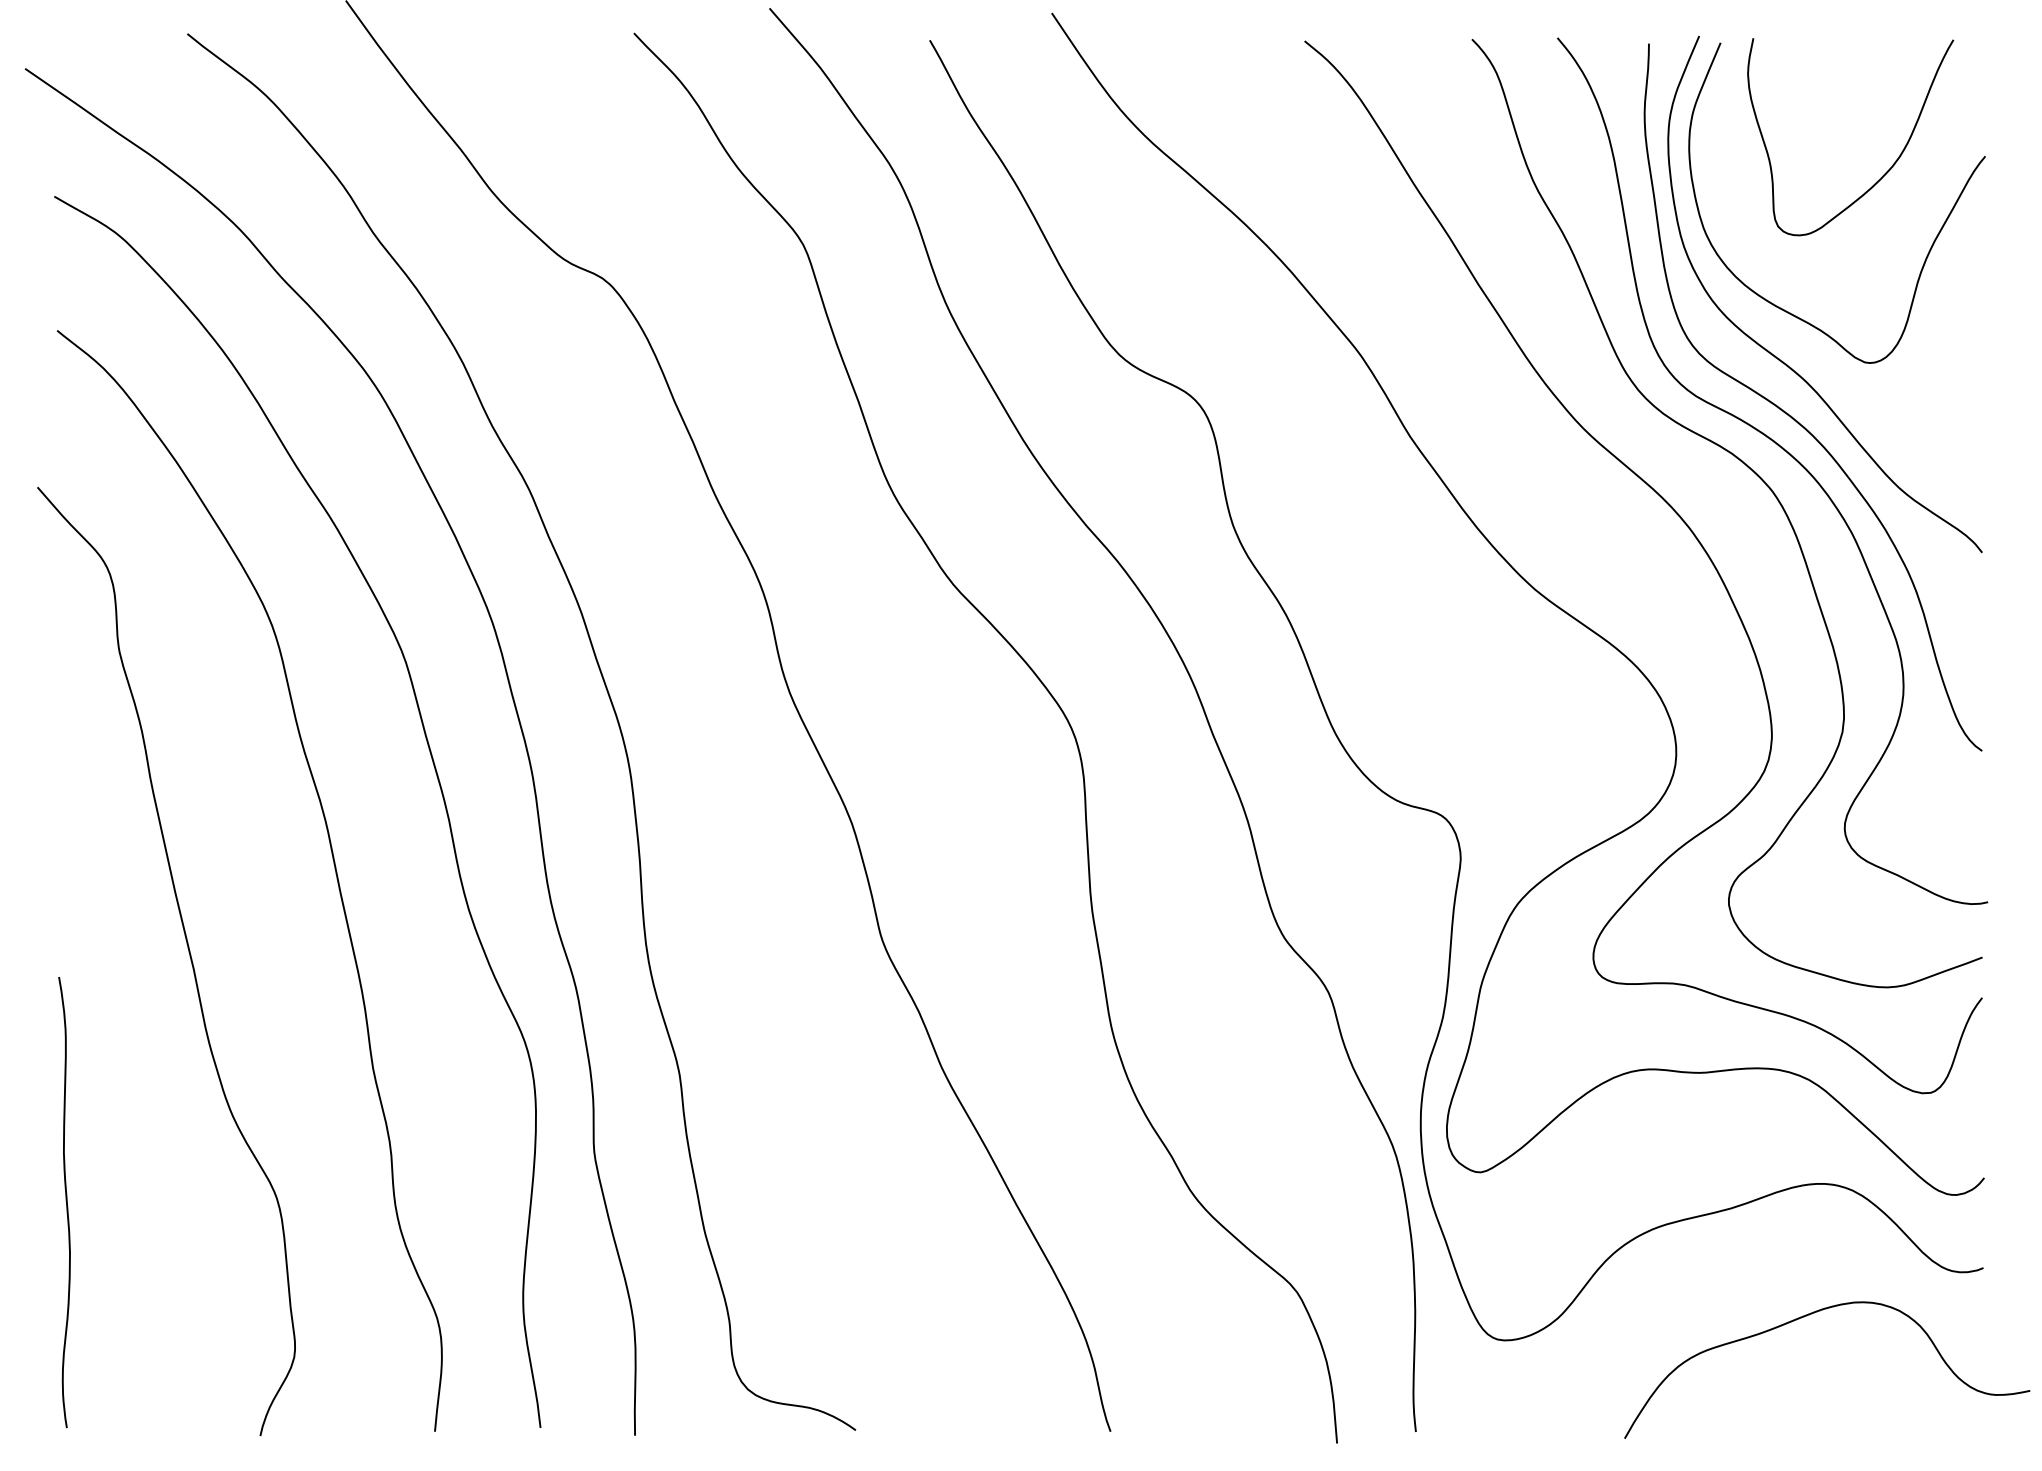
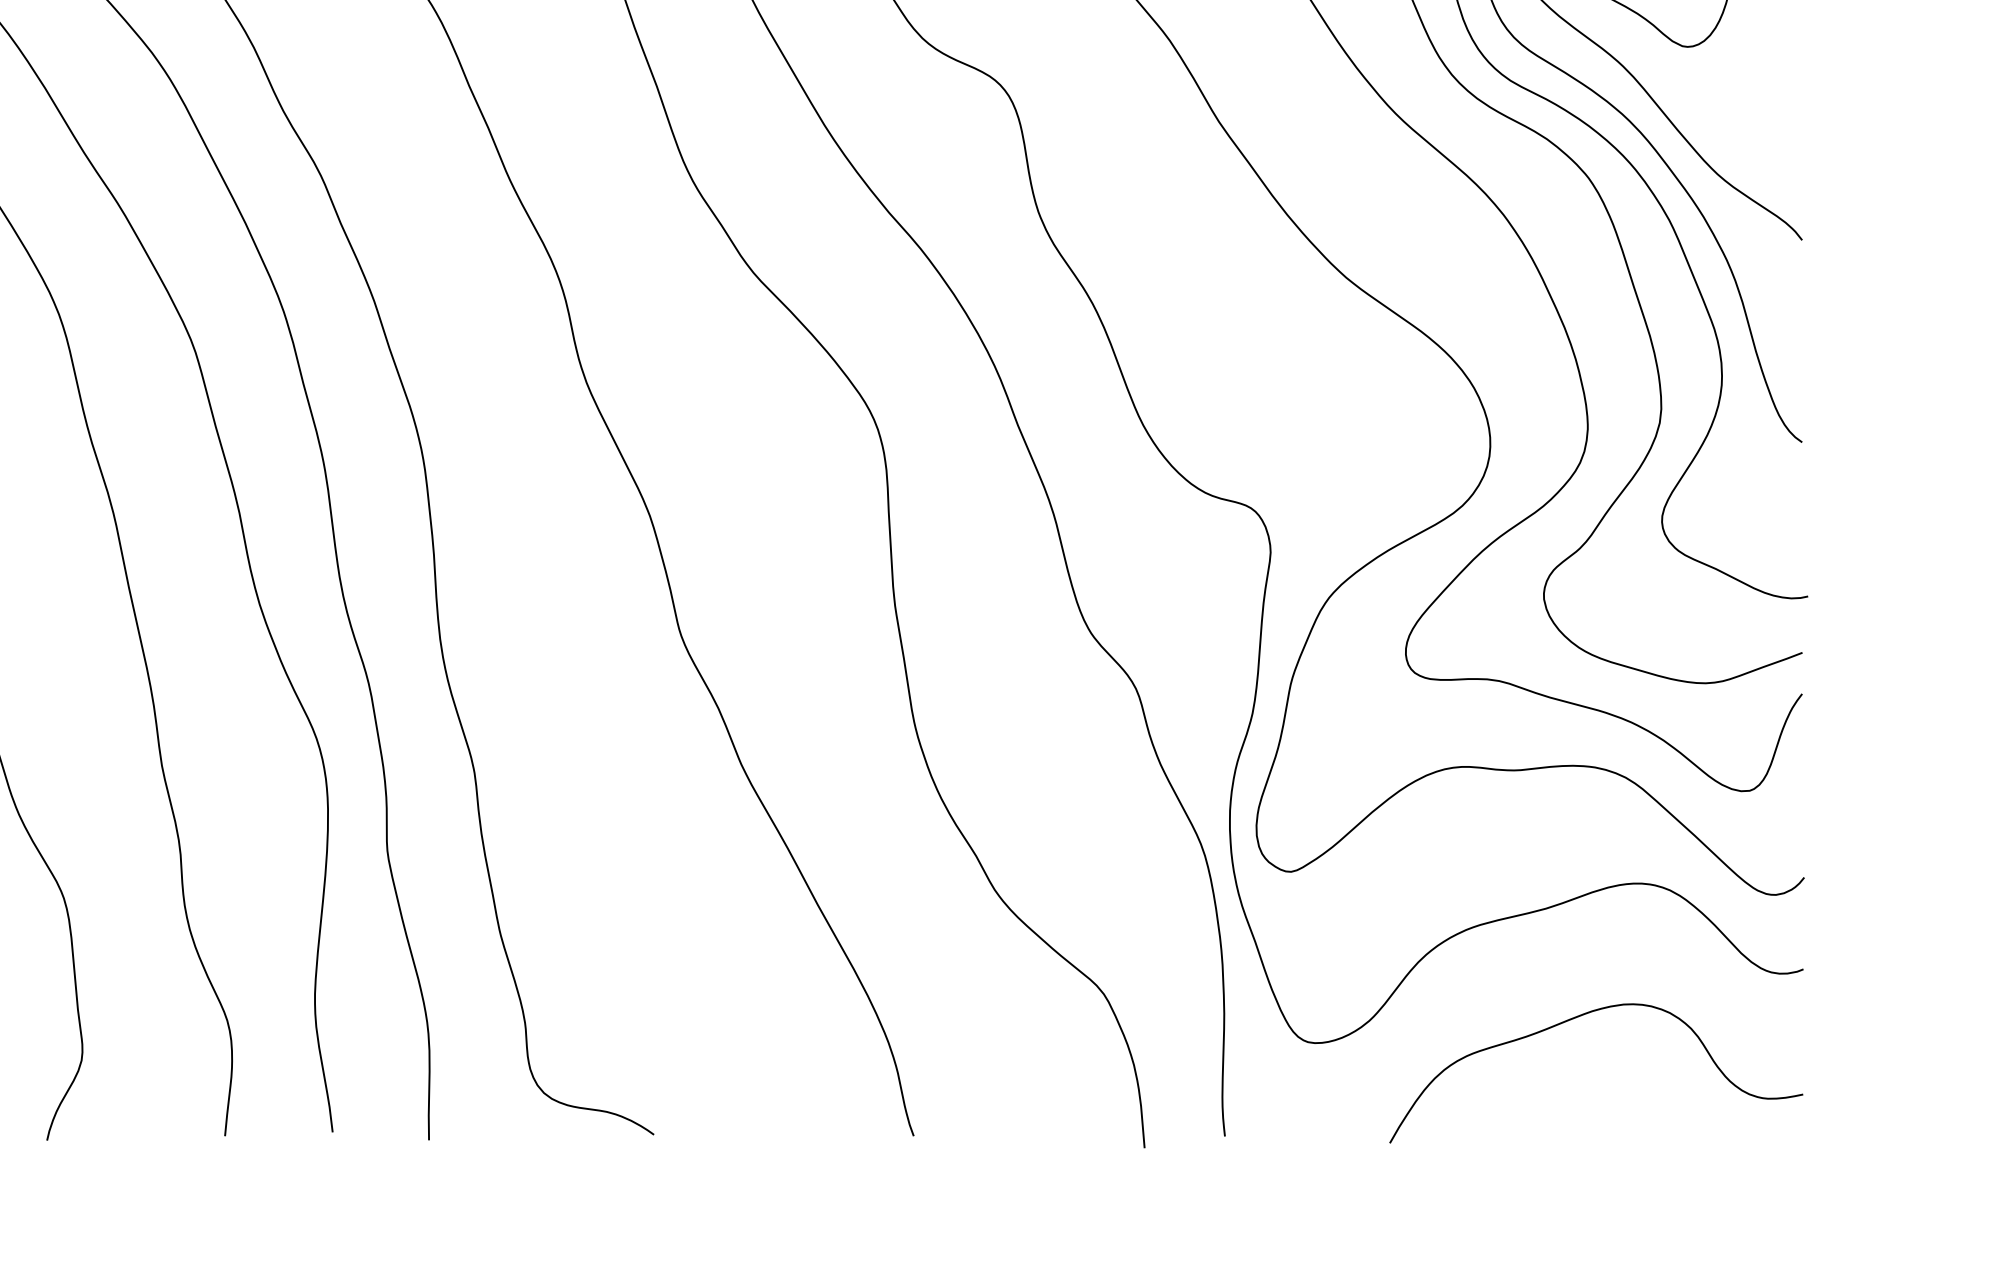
curve: (1804, 1317) -> (1573, 1019), moved

